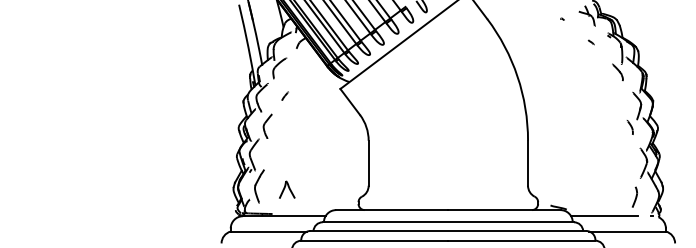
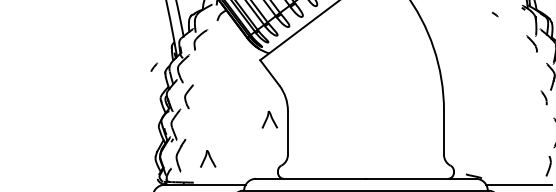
part: (590, 42) -> (494, 14), moved
part: (284, 95) -> (153, 66), moved
part: (350, 149) -> (270, 119), added

